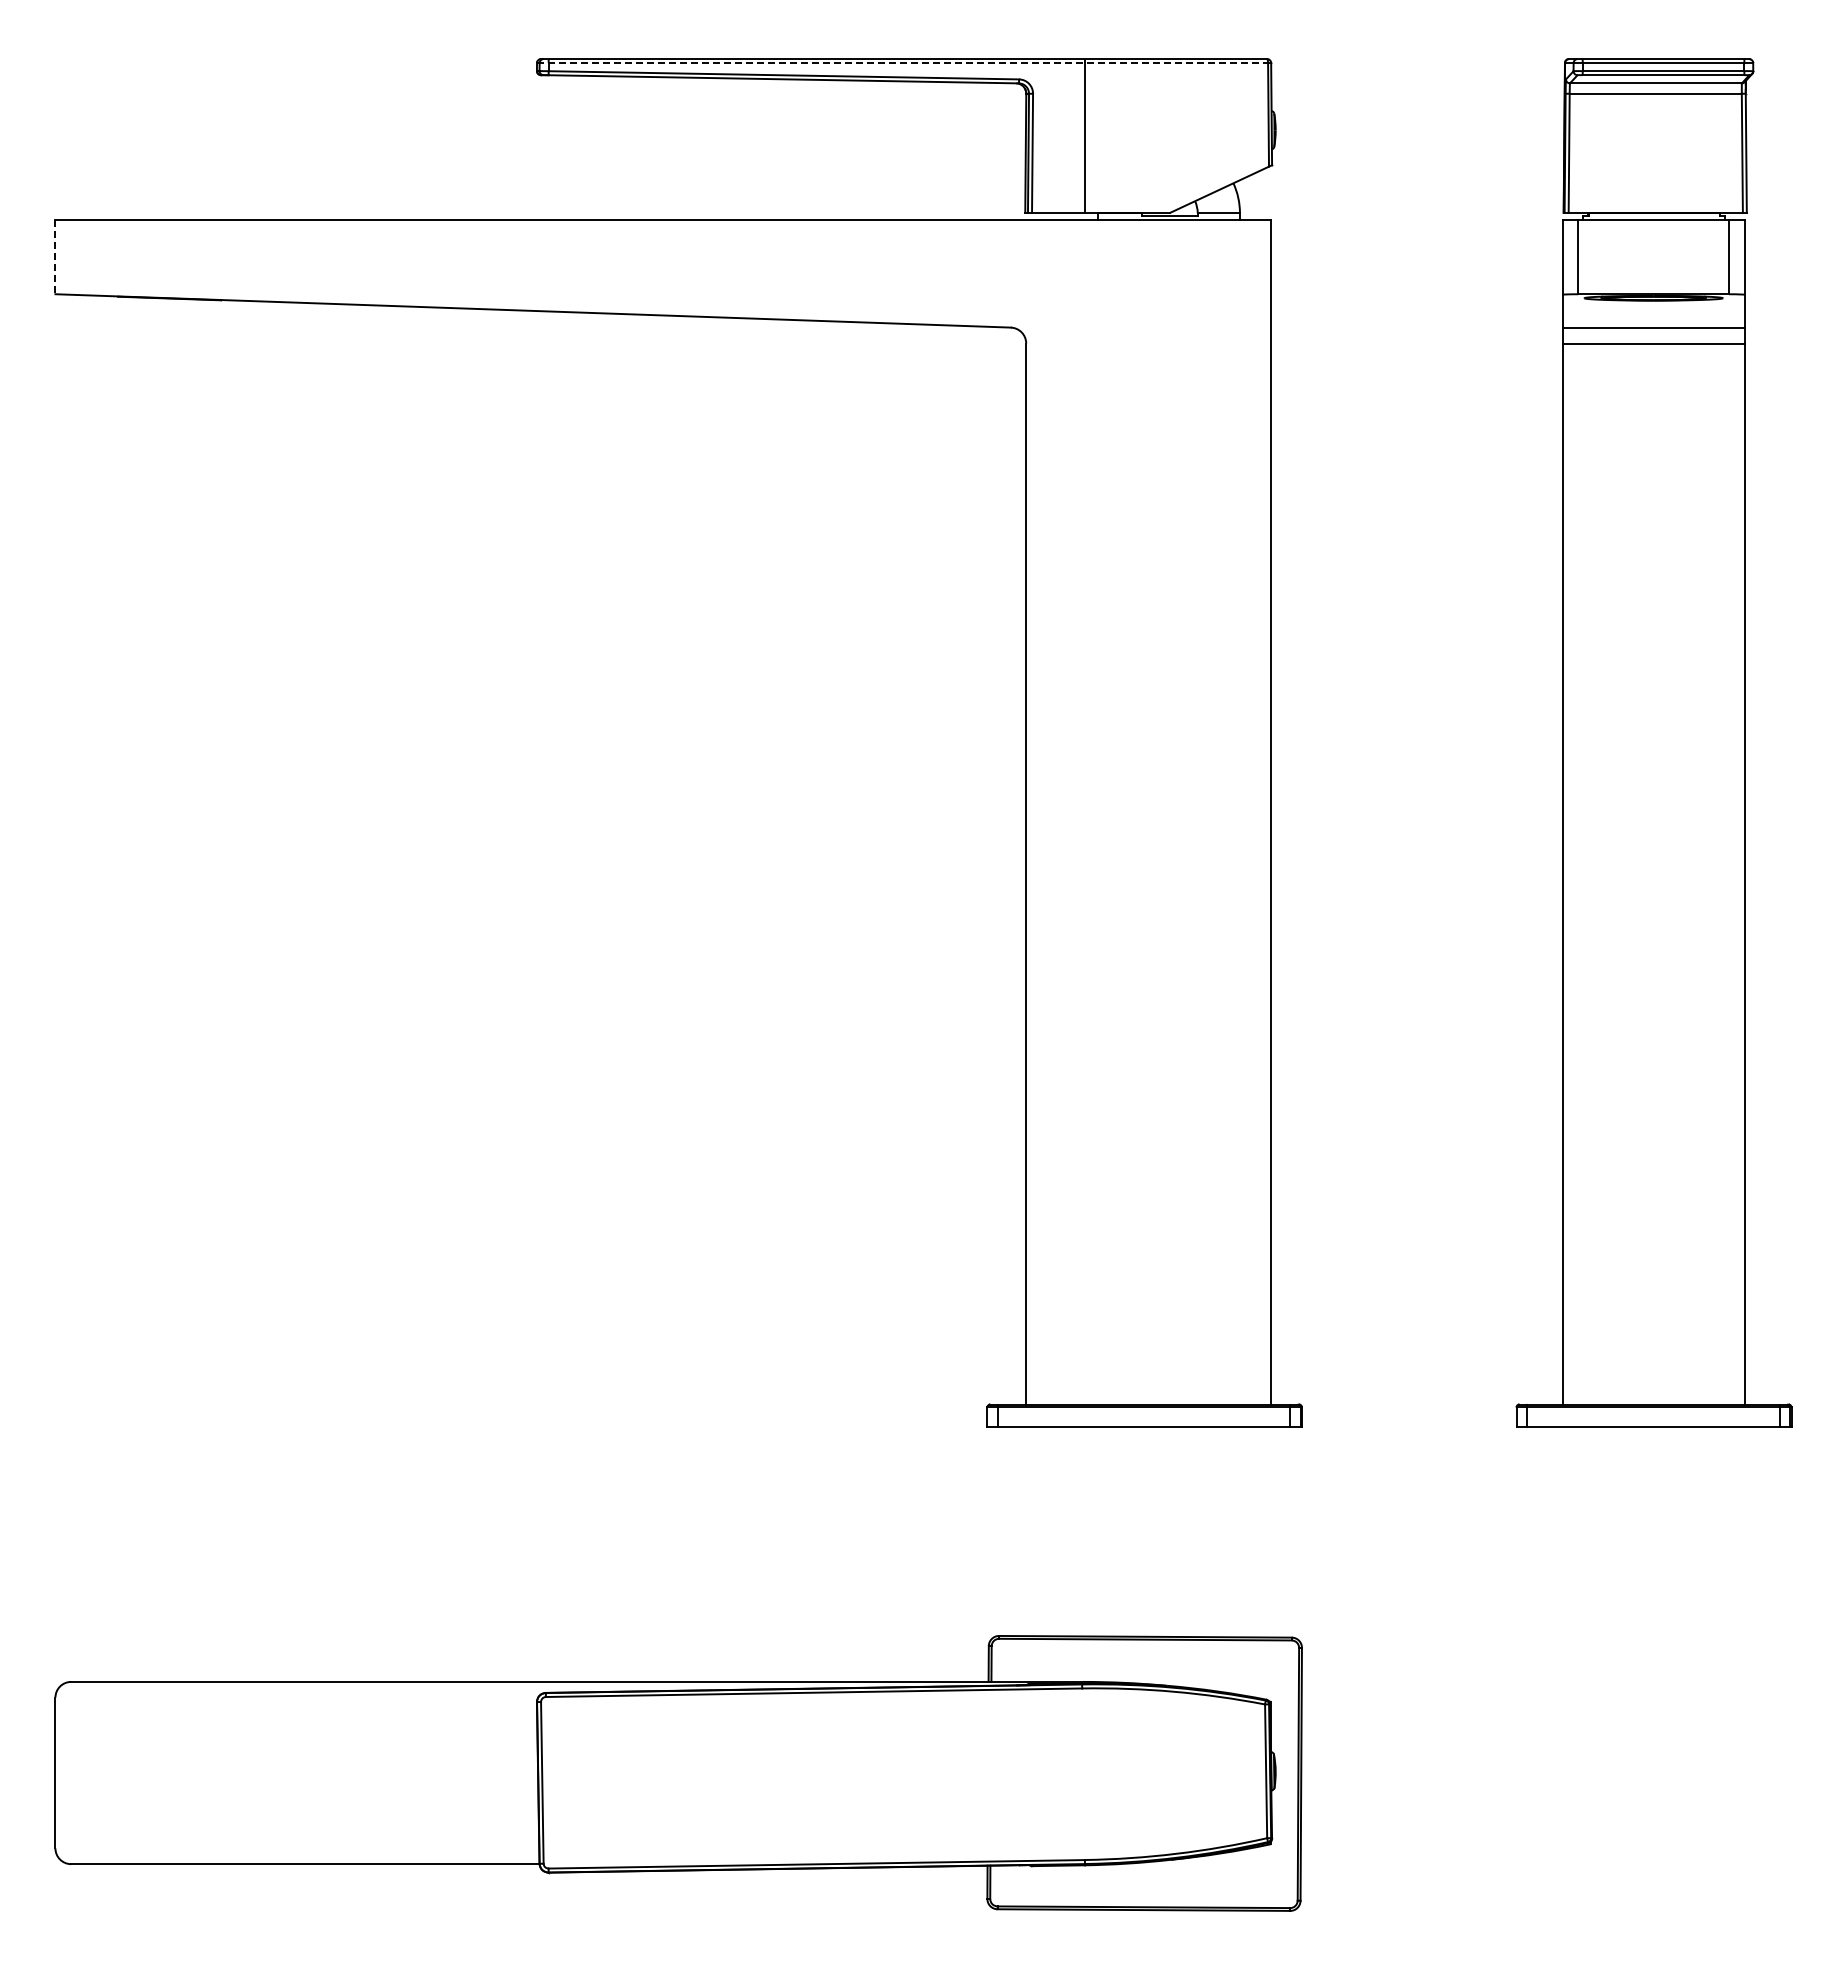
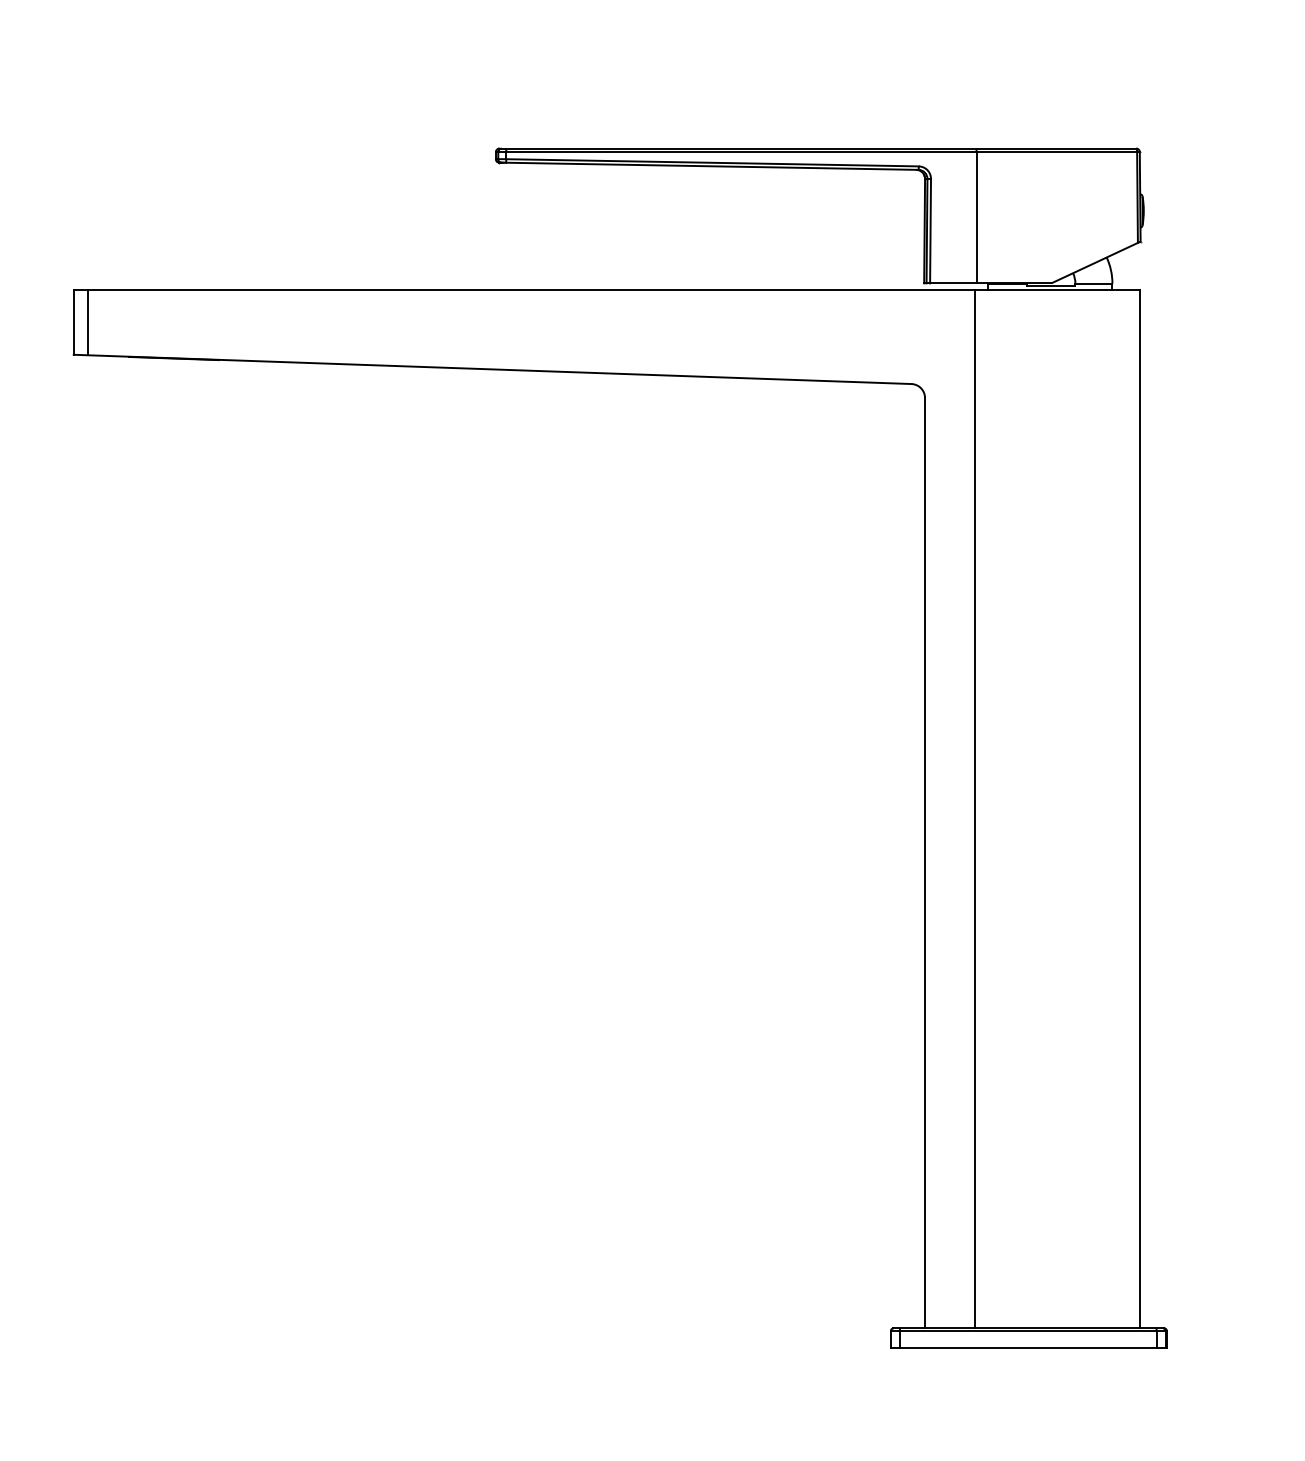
line: (902, 63) -> (816, 152), dashed -> solid
line: (55, 257) -> (73, 322), dashed -> solid
line: (71, 257) -> (87, 322), added
line: (1083, 812) -> (975, 809), added

